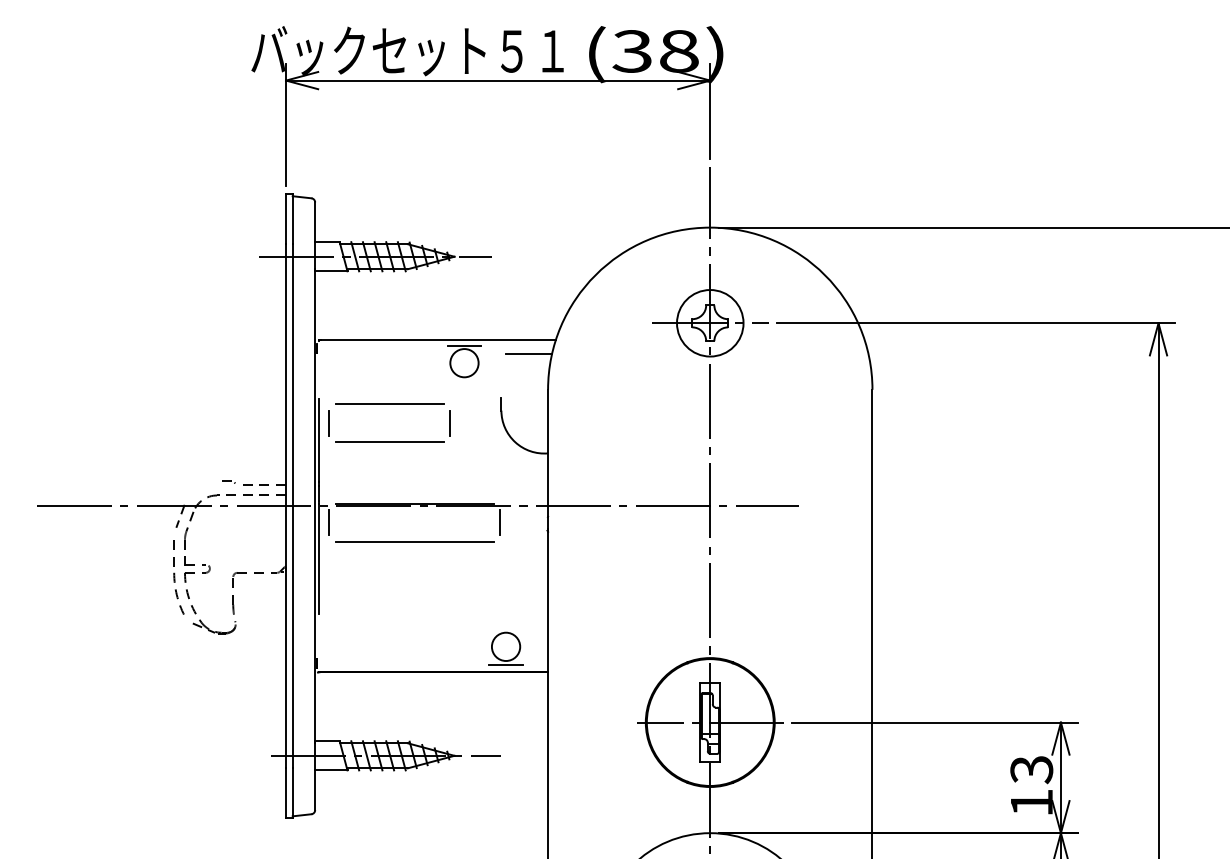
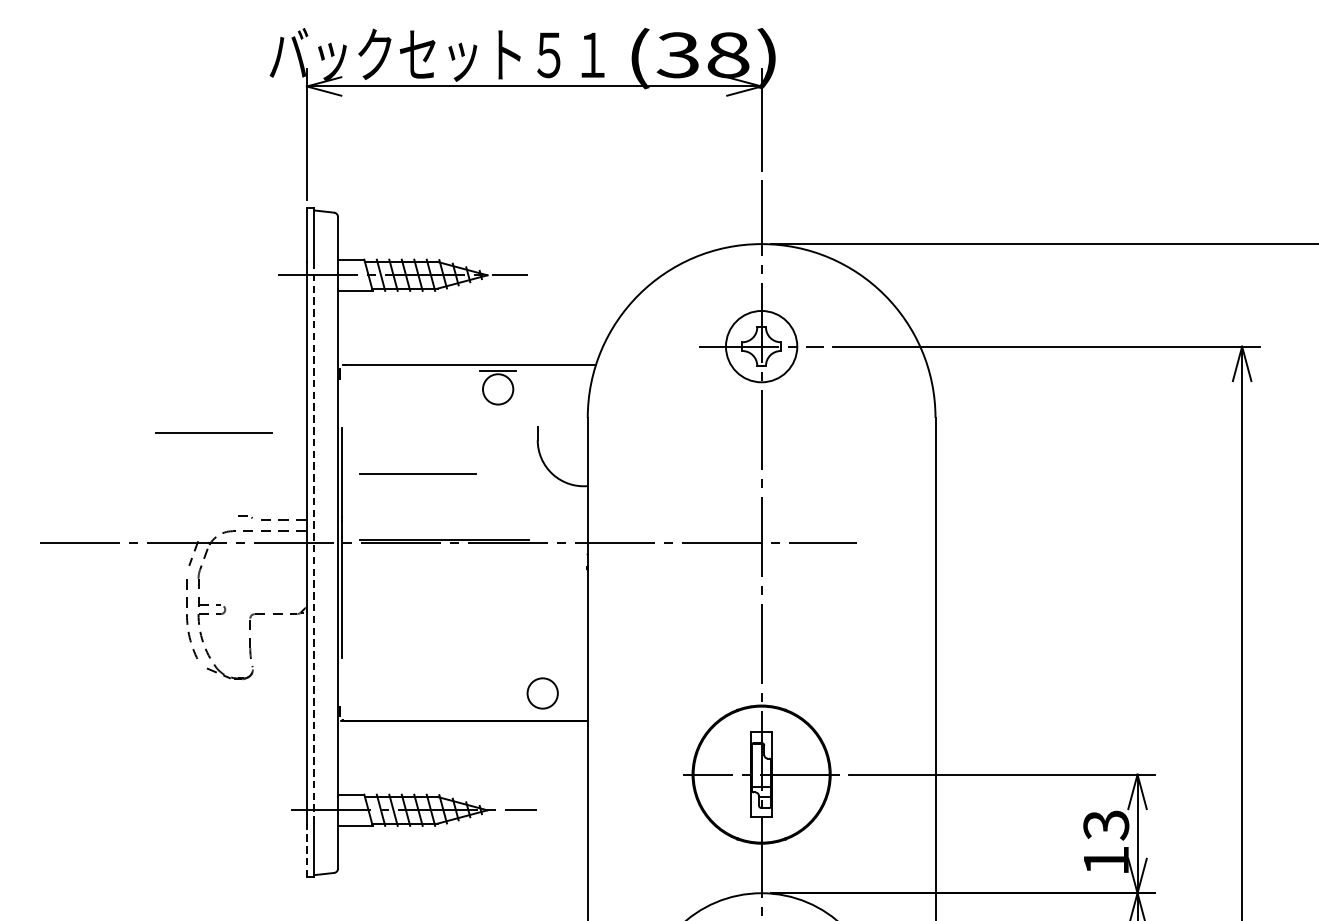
line: (529, 354) -> (567, 380), removed
line: (389, 403) -> (214, 432), moved
line: (328, 422) -> (352, 452), removed
line: (450, 422) -> (483, 452), removed
line: (292, 505) -> (313, 541), solid -> dashed
line: (328, 522) -> (352, 560), removed
line: (500, 522) -> (536, 560), removed
line: (414, 542) -> (444, 581), removed
line: (505, 665) -> (542, 713), removed
line: (286, 793) -> (307, 850), solid -> dashed

